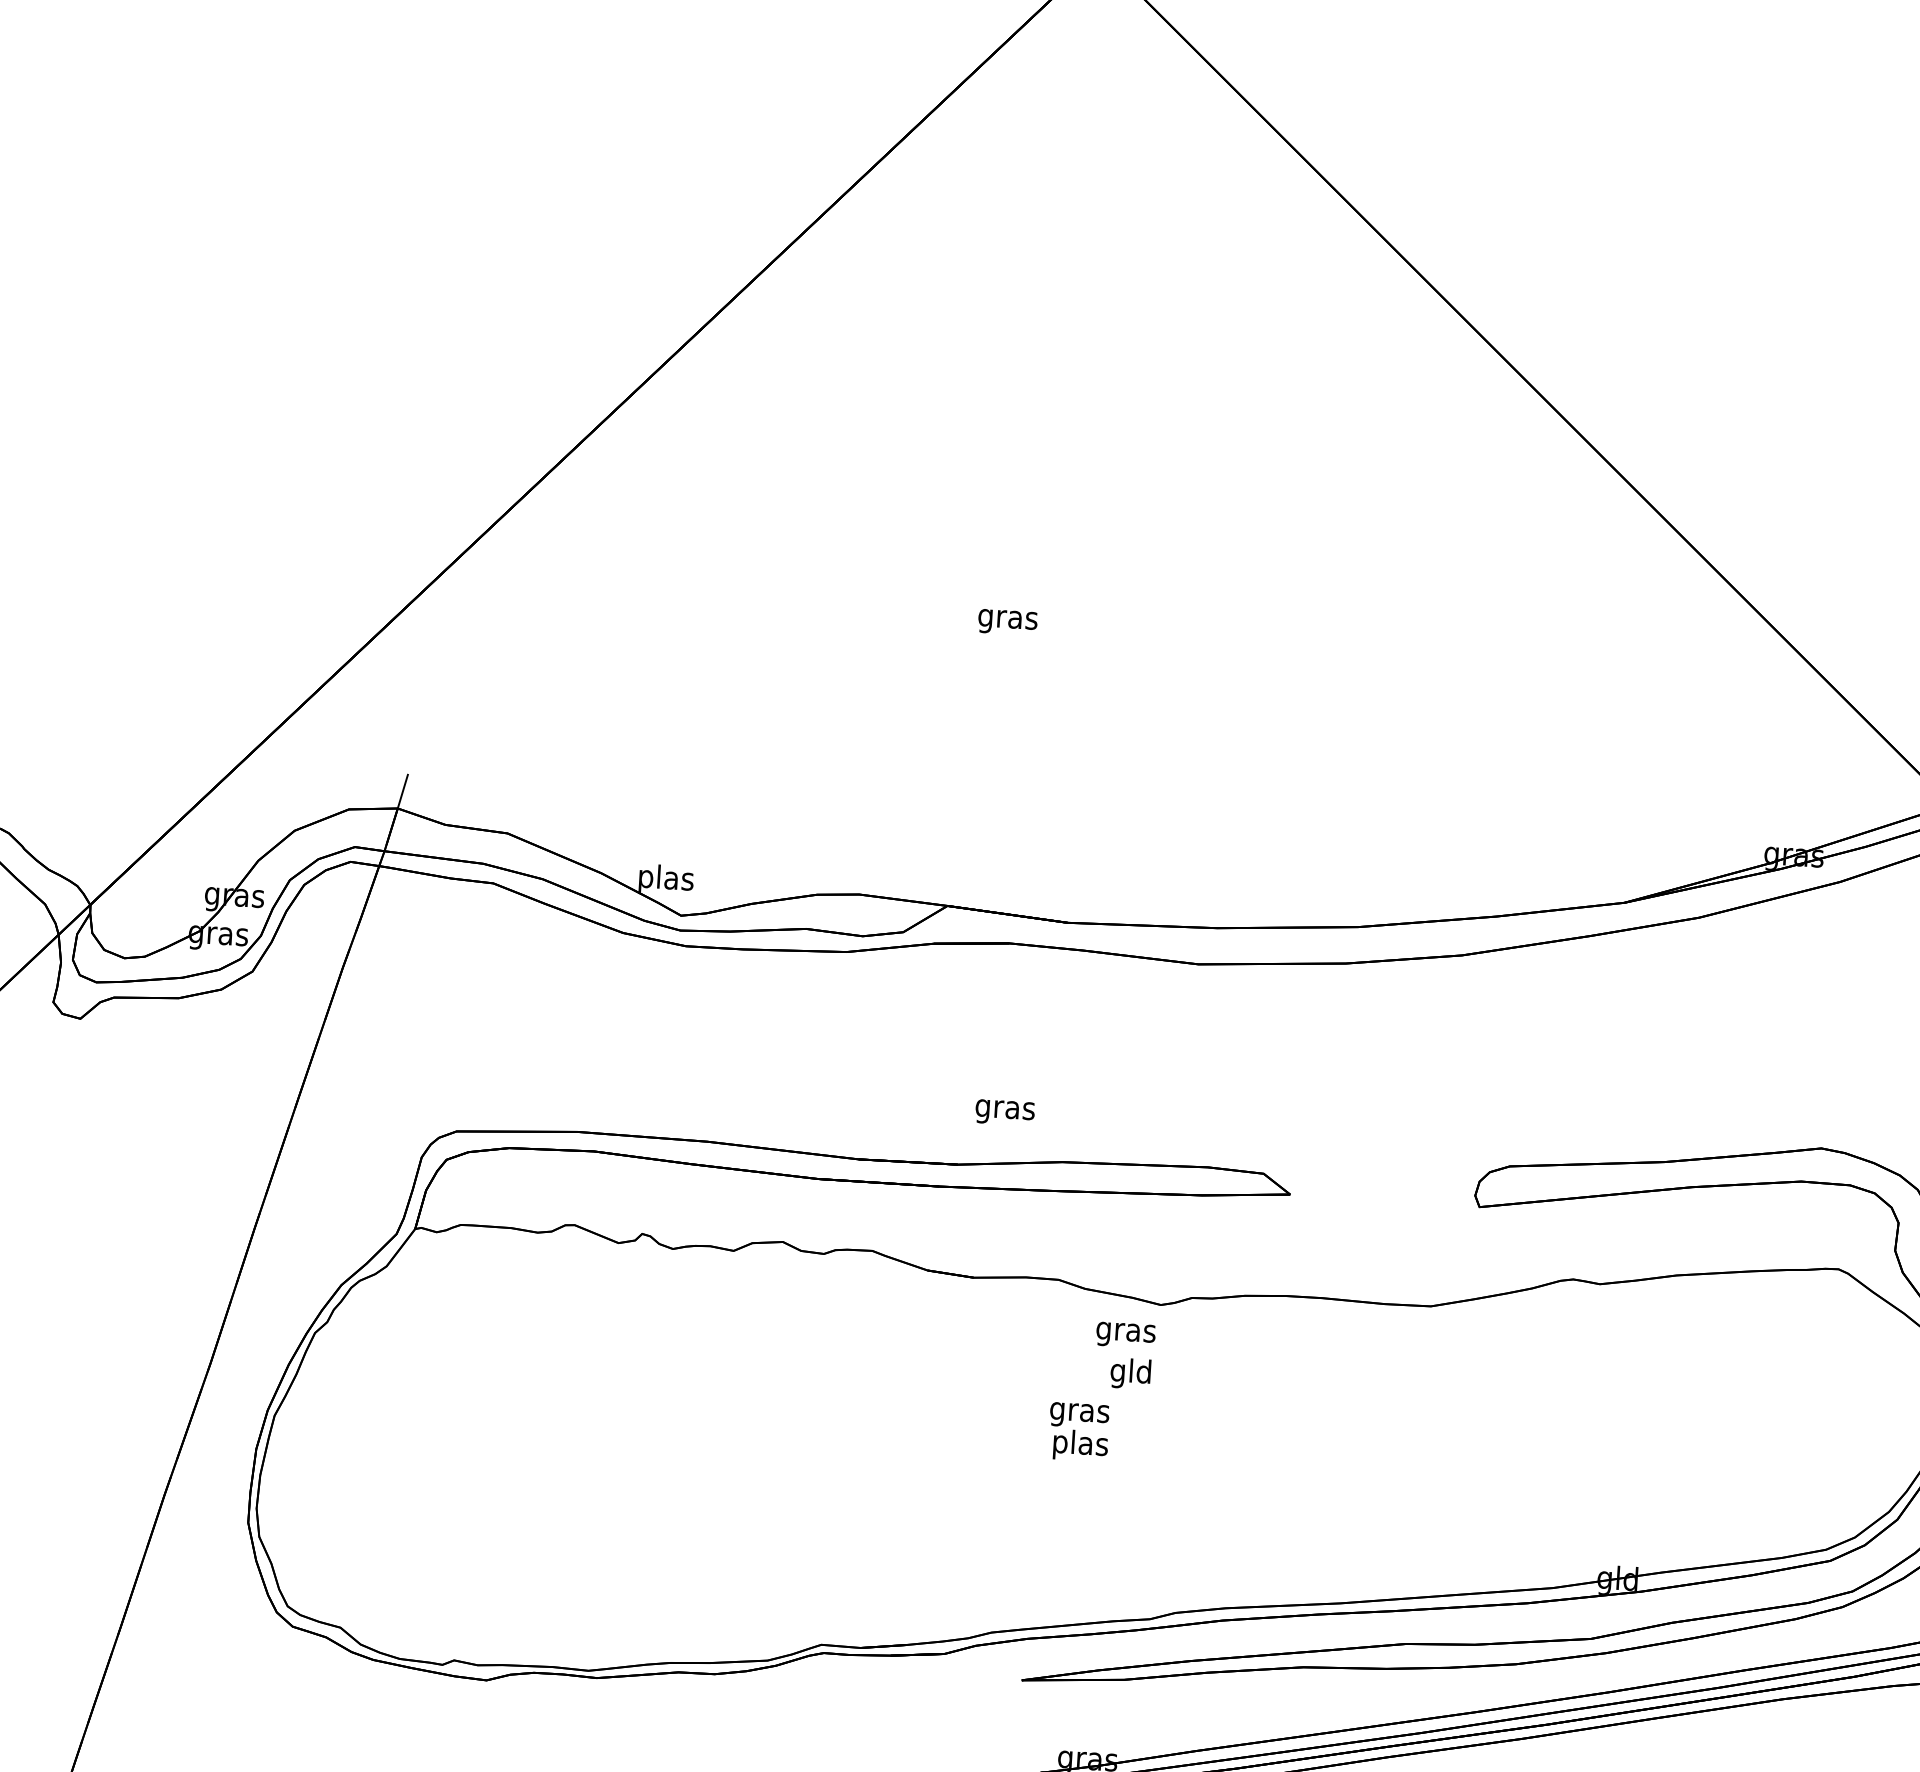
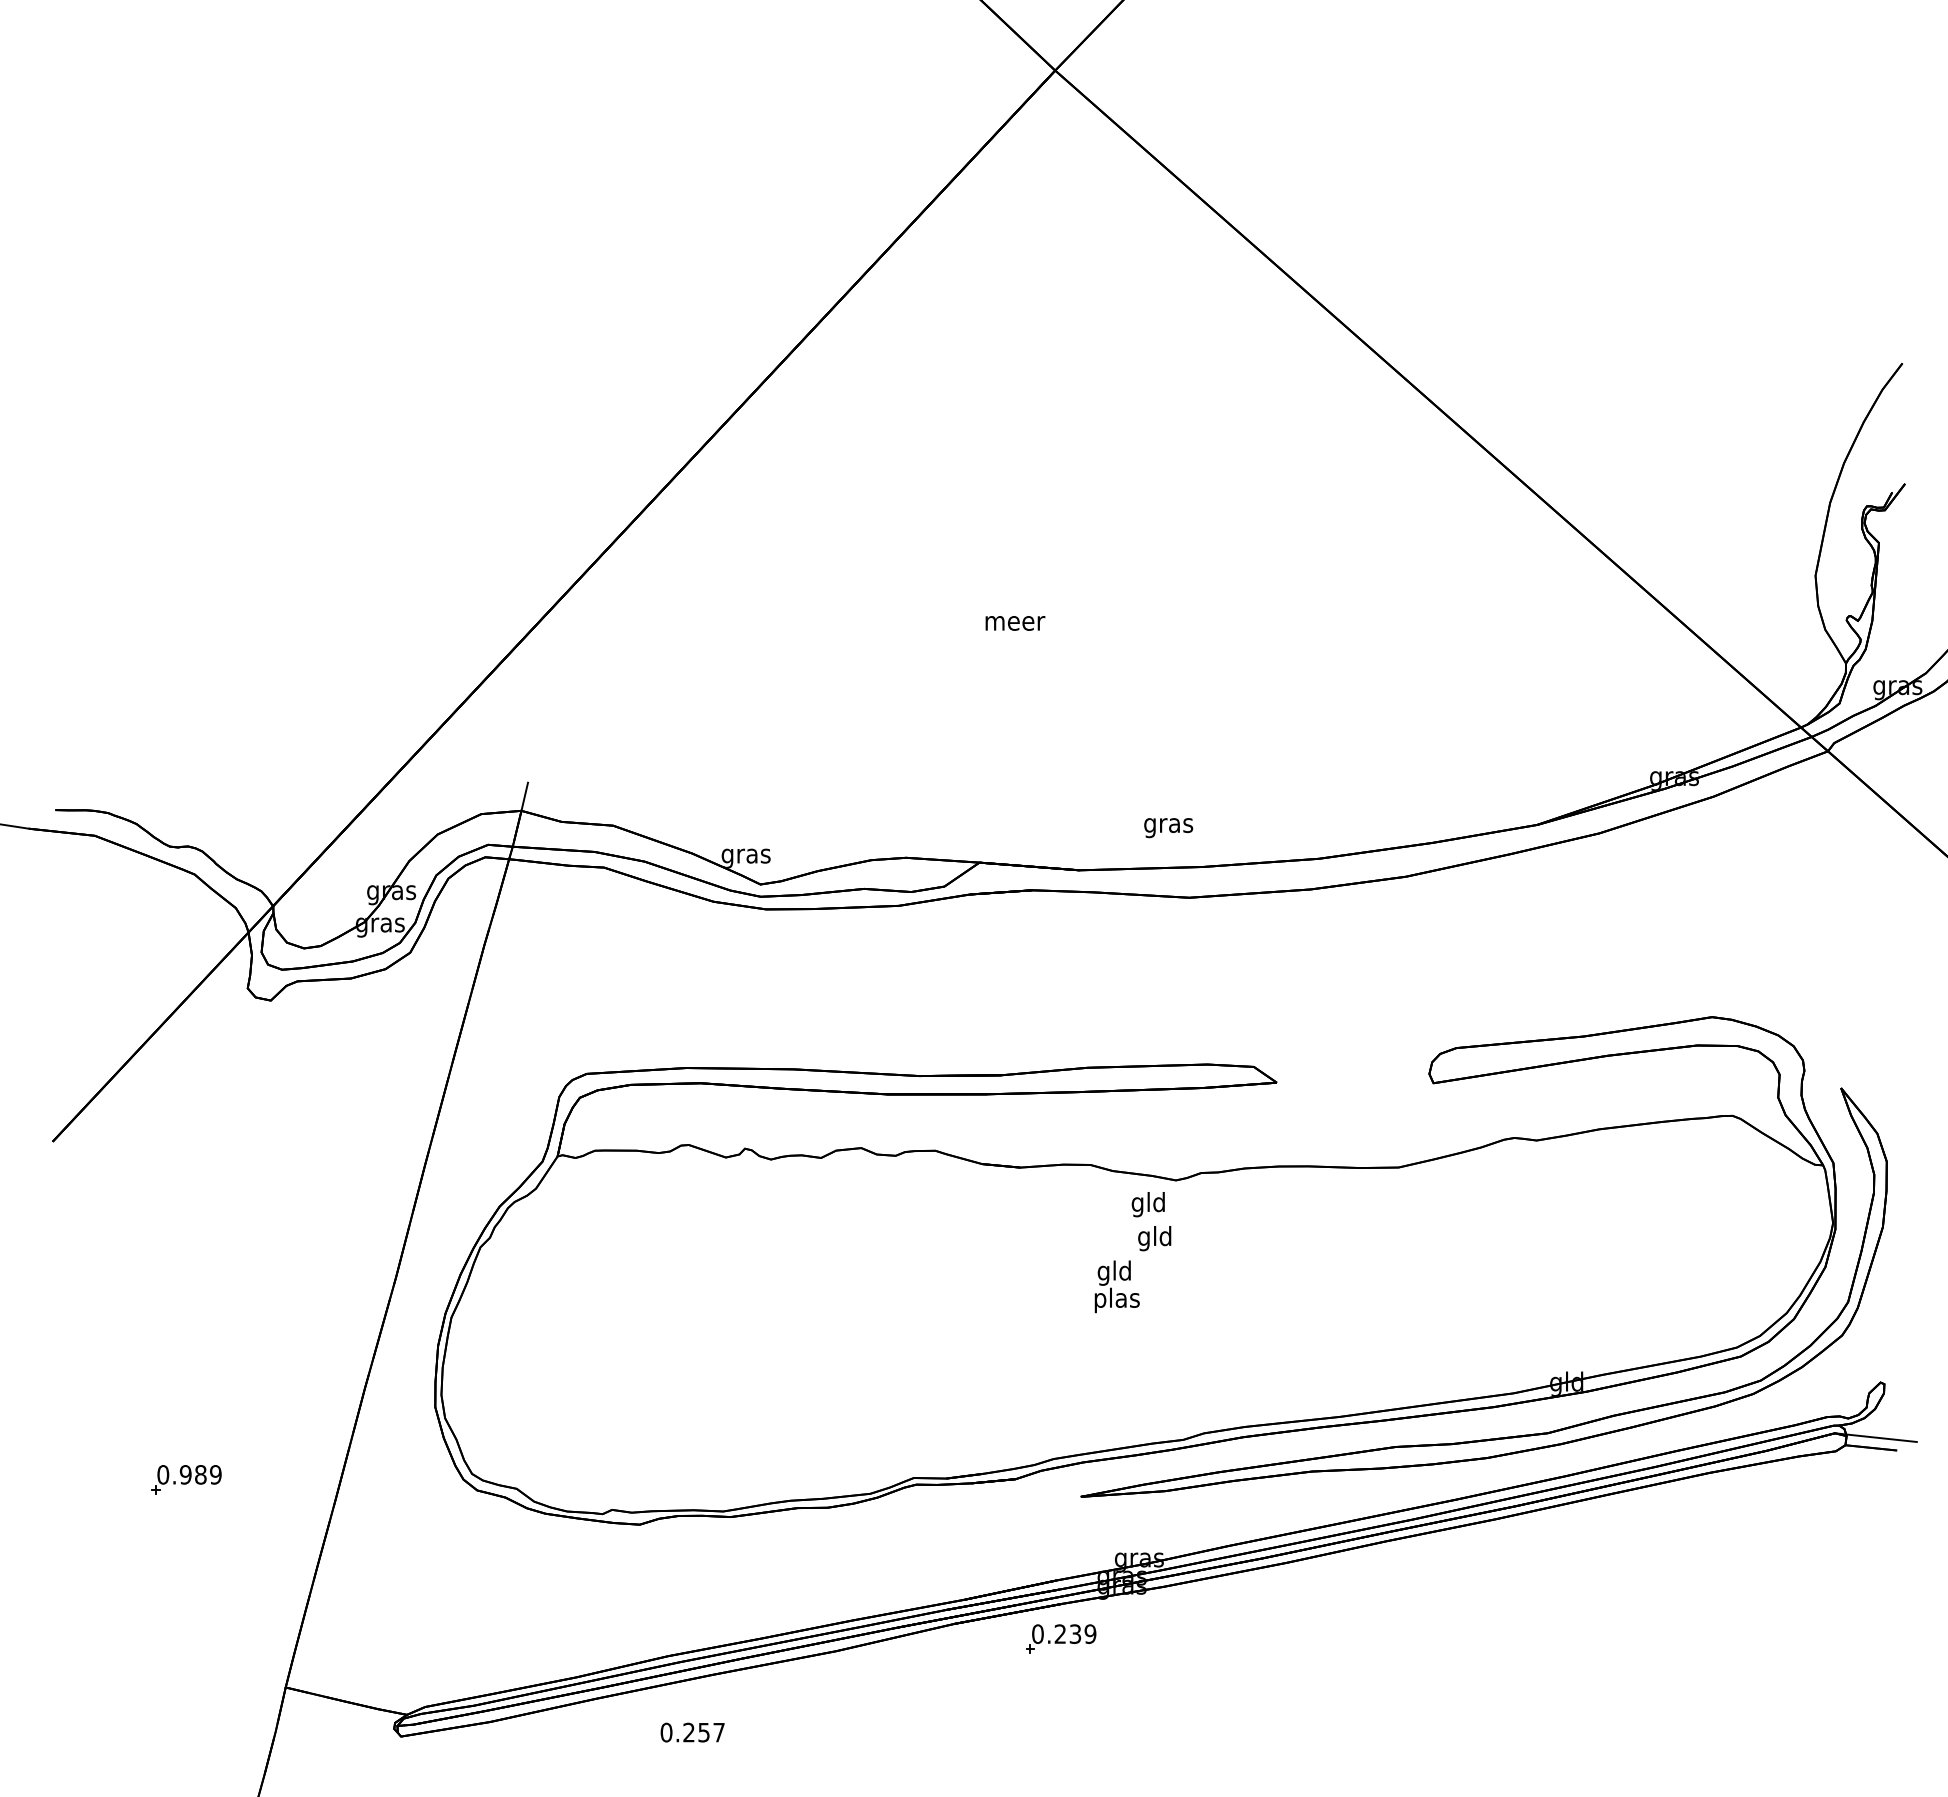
text: (1009, 622) -> (1015, 625), gras -> meer
text: (665, 879) -> (745, 855), plas -> gras
text: (1004, 1113) -> (1168, 828), moved
text: (1125, 1332) -> (1148, 1204), gras -> gld
text: (1079, 1411) -> (1114, 1272), gras -> gld

